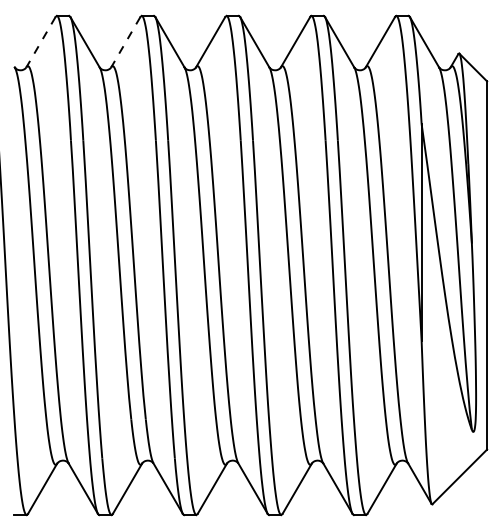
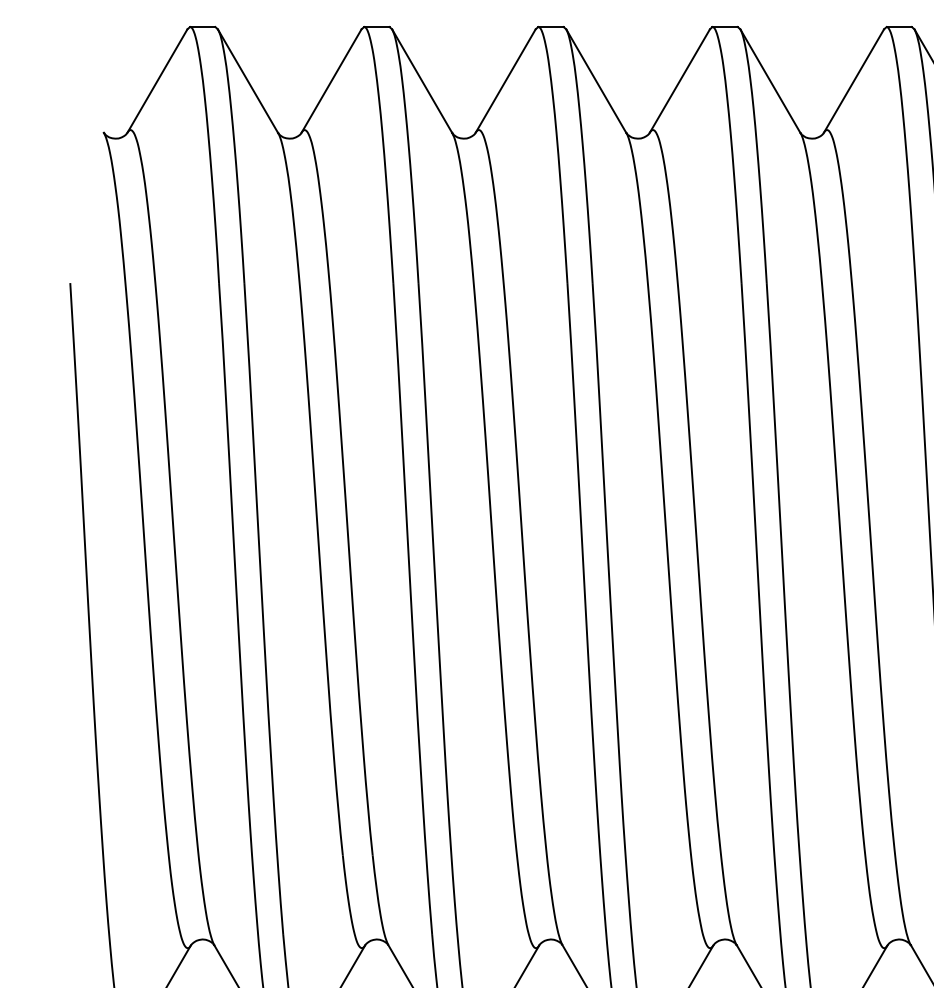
line: (40, 42) -> (156, 81), dashed -> solid
line: (125, 42) -> (330, 81), dashed -> solid

